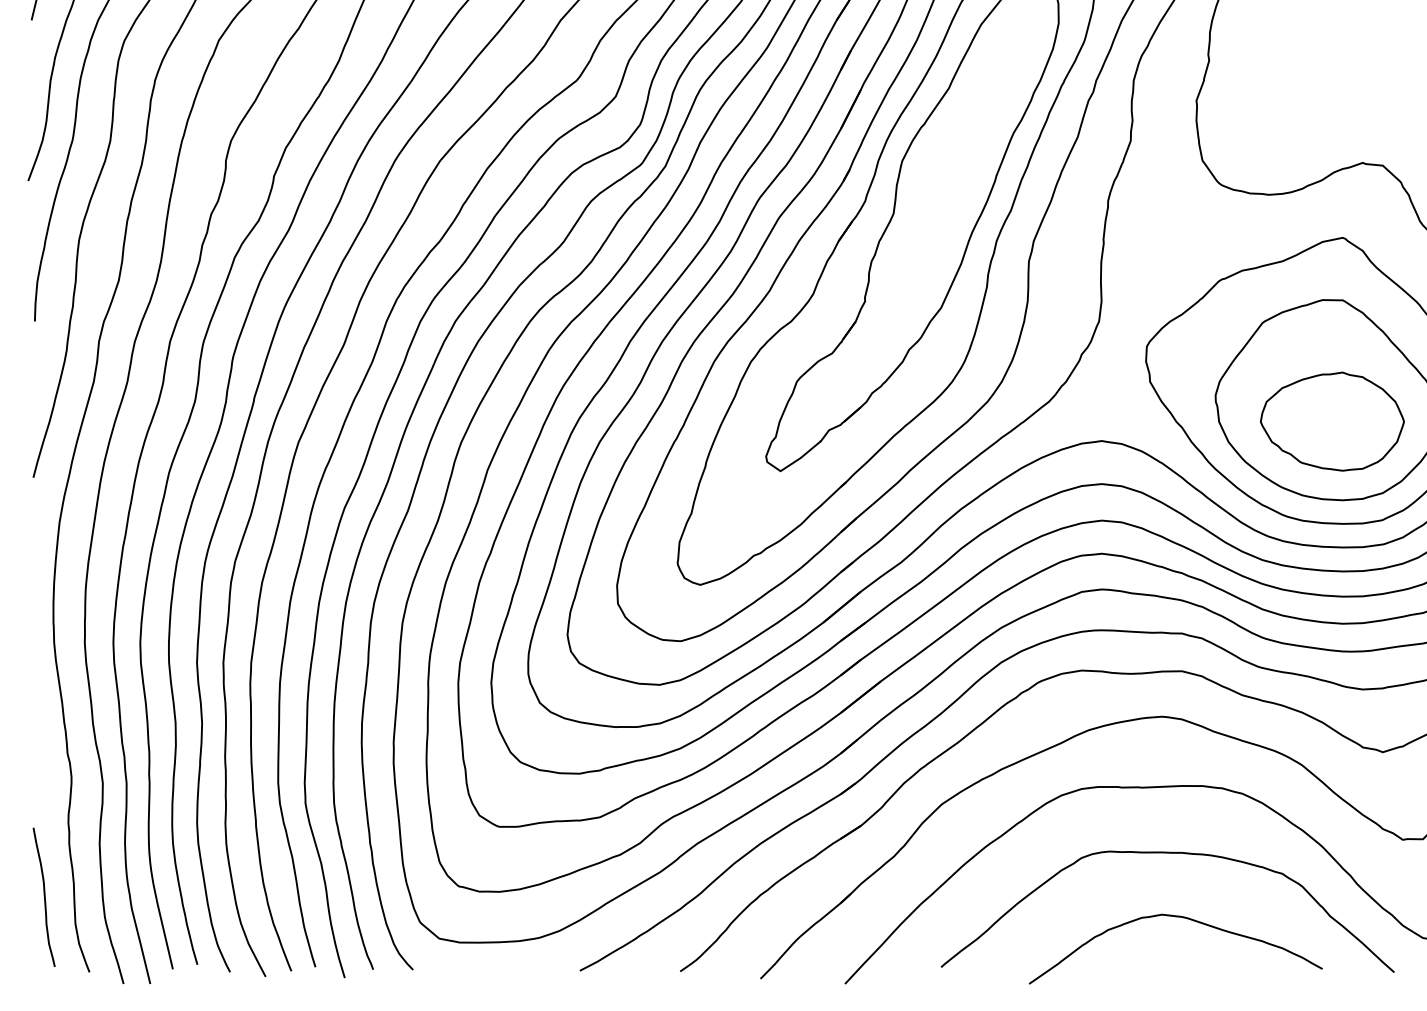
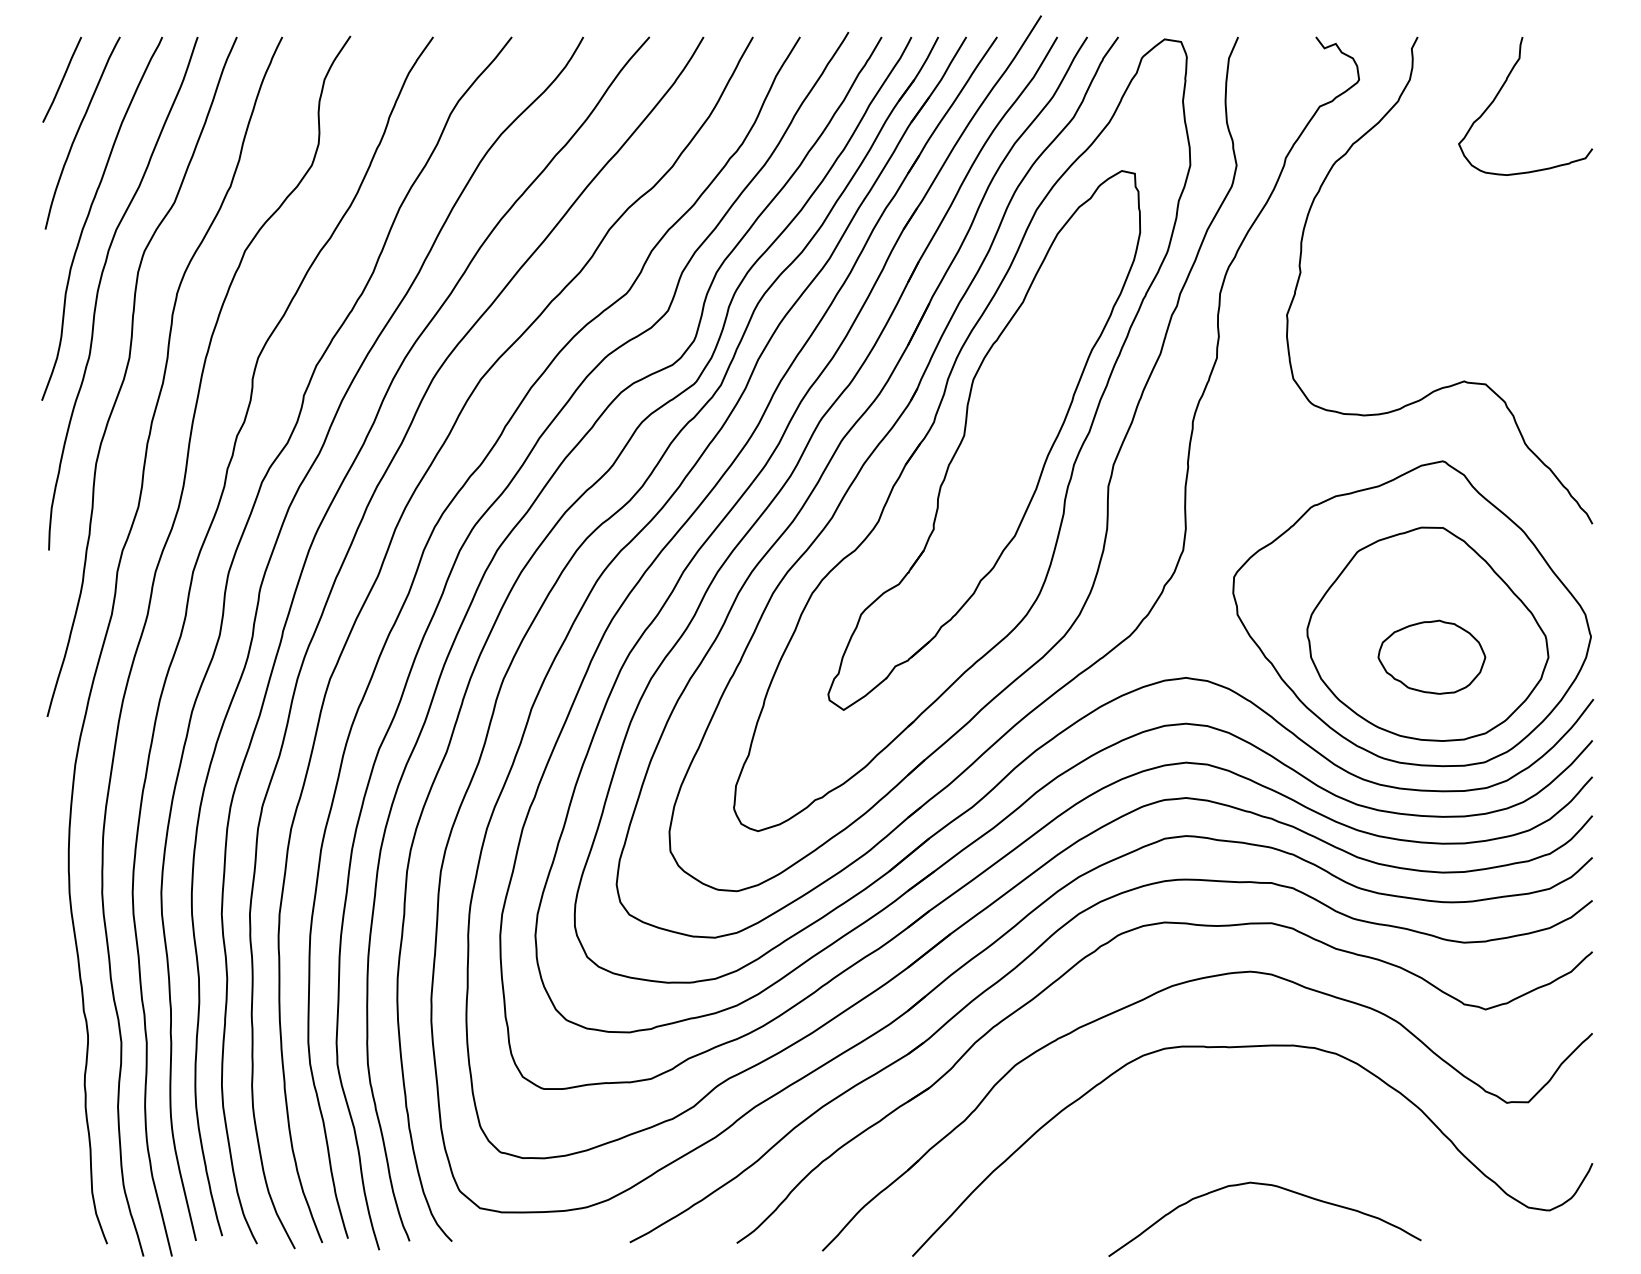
part: (1332, 421) -> (1431, 657), size x0.7
curve: (1167, 853) -> (1256, 1117), removed
curve: (43, 897) -> (58, 1164), removed

